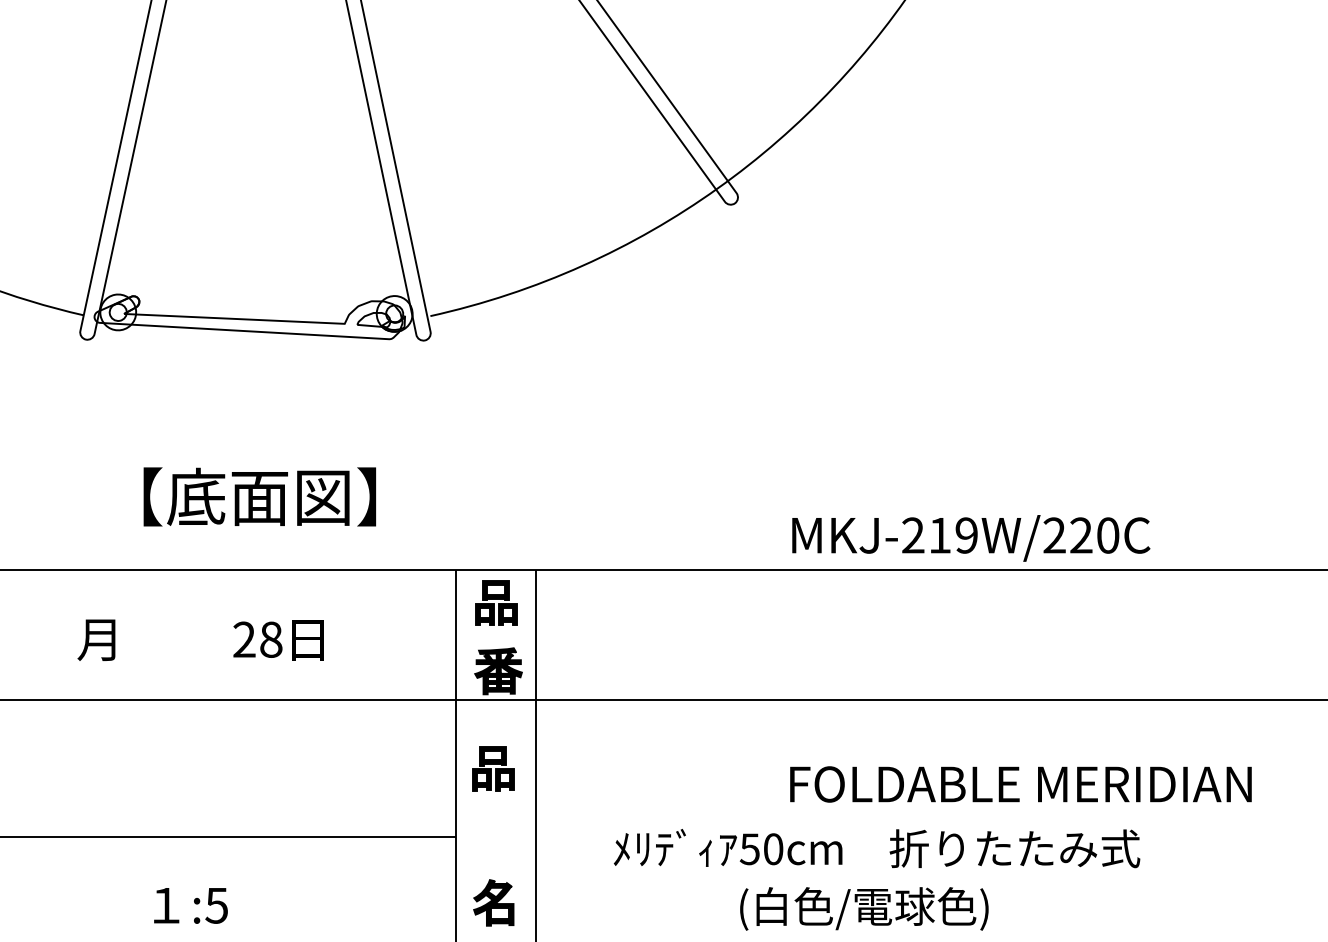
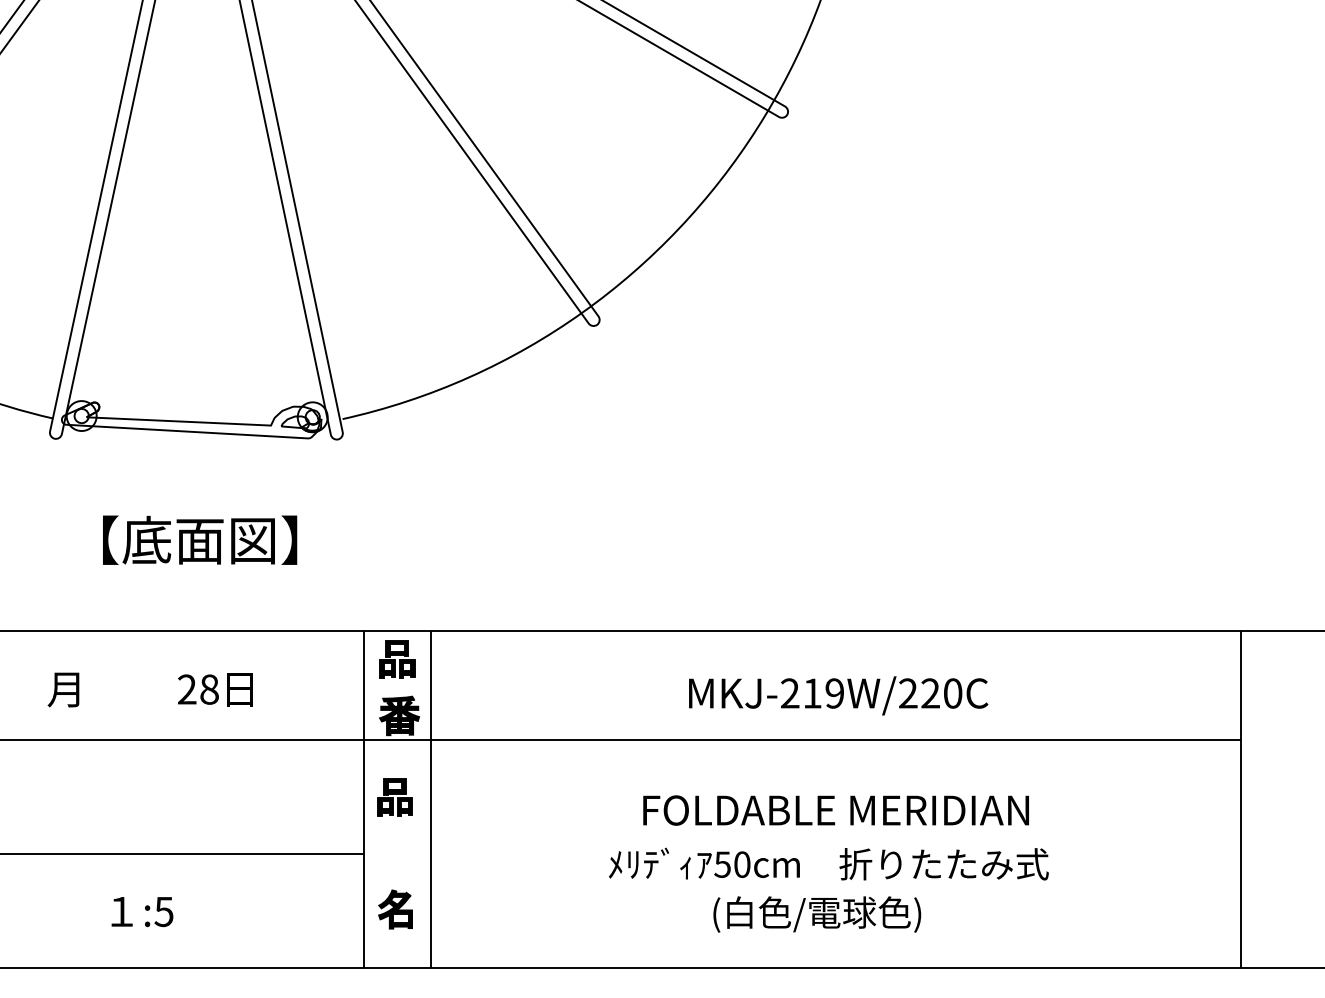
text: (260, 496) -> (200, 539), moved
text: (971, 537) -> (838, 695), moved
text: (876, 847) -> (828, 863), moved
text: (864, 908) -> (817, 914), moved

